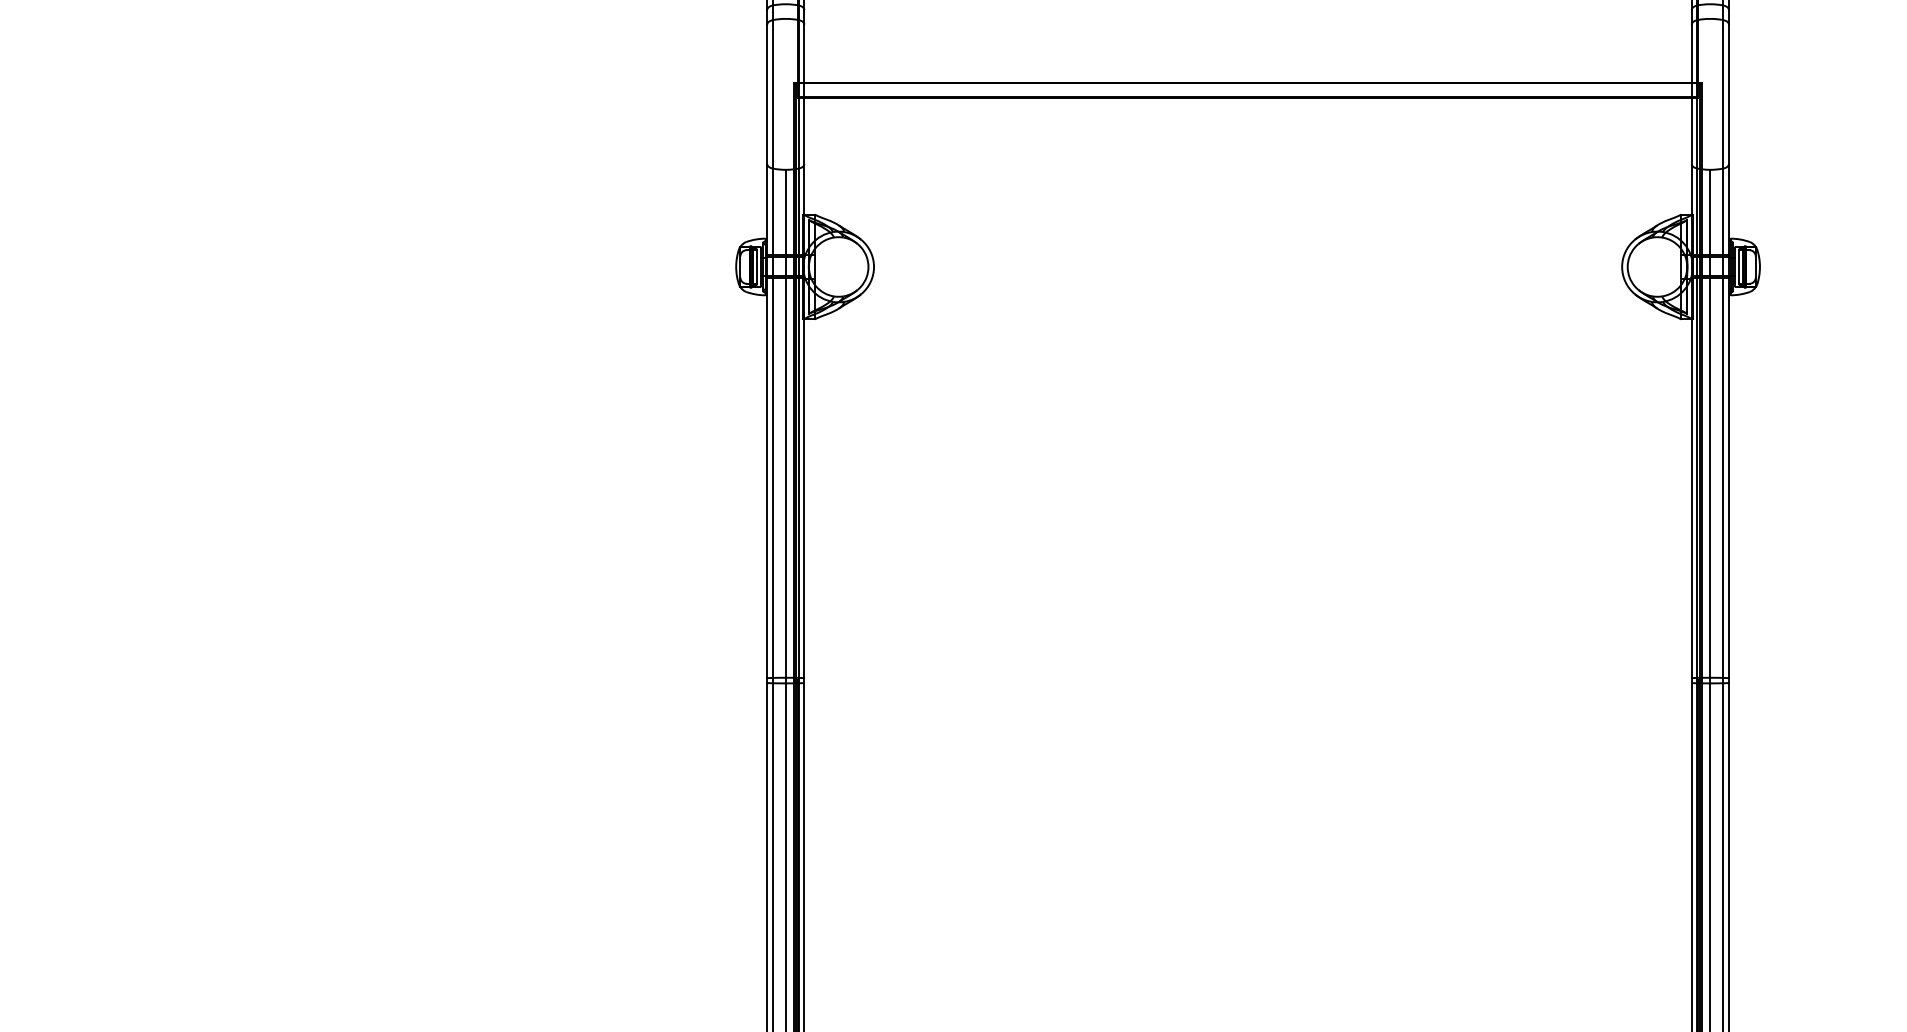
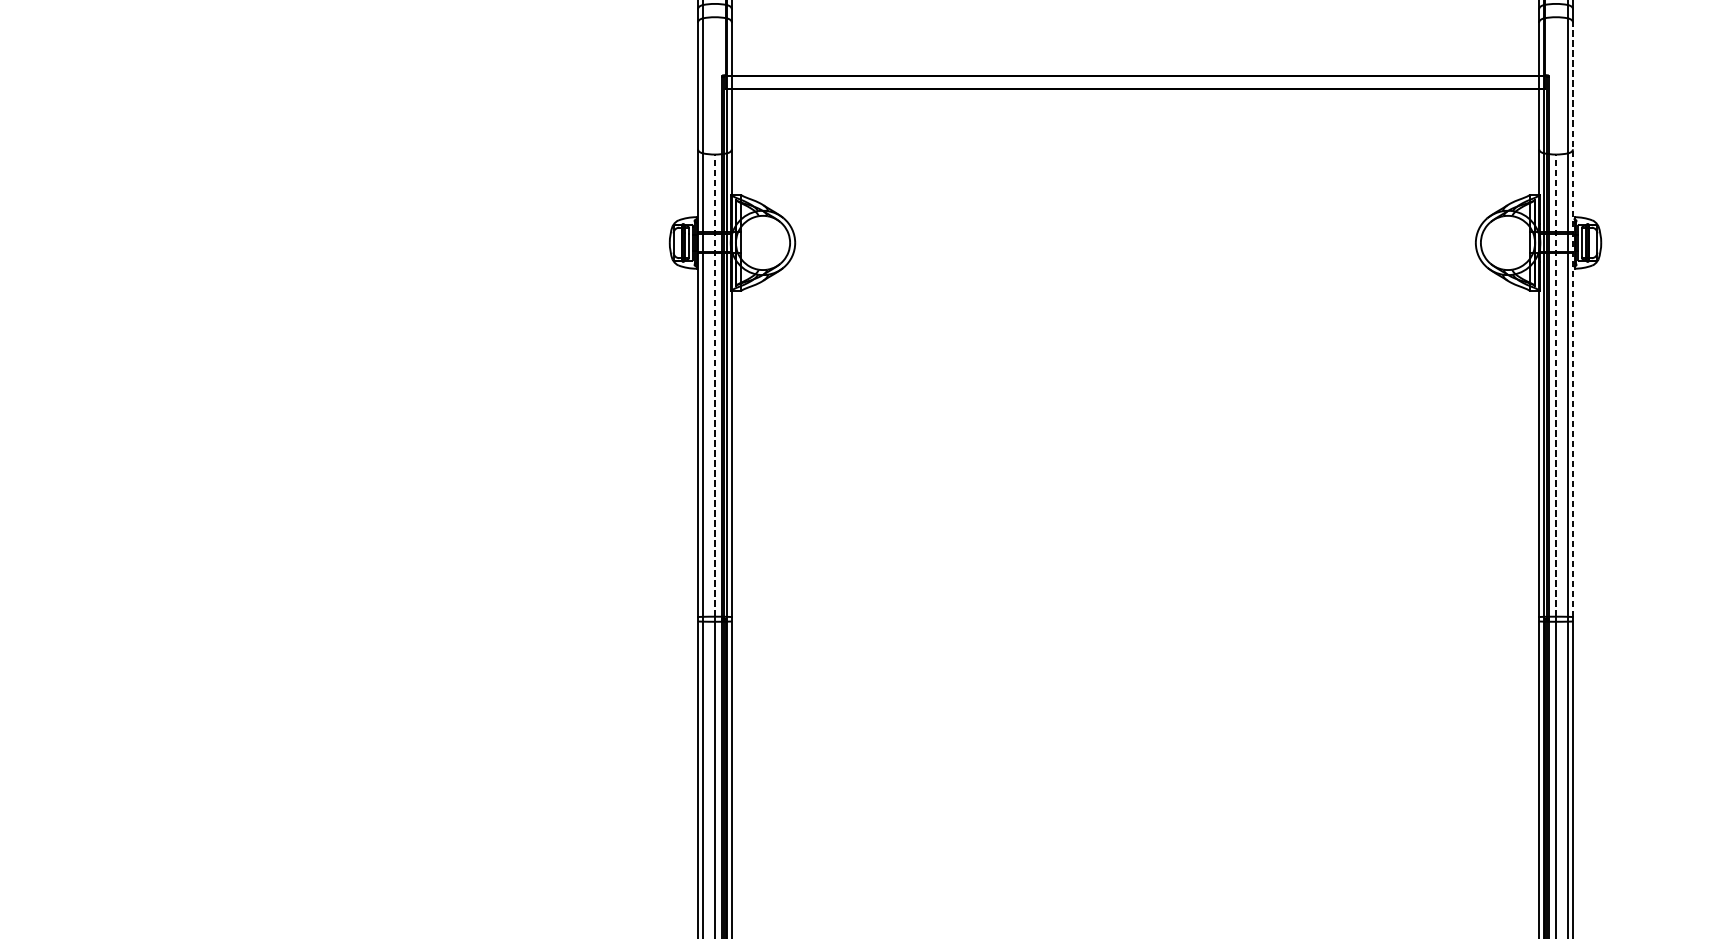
line: (1728, 351) -> (1572, 319), solid -> dashed
line: (785, 423) -> (714, 385), solid -> dashed
line: (1710, 423) -> (1556, 385), solid -> dashed

